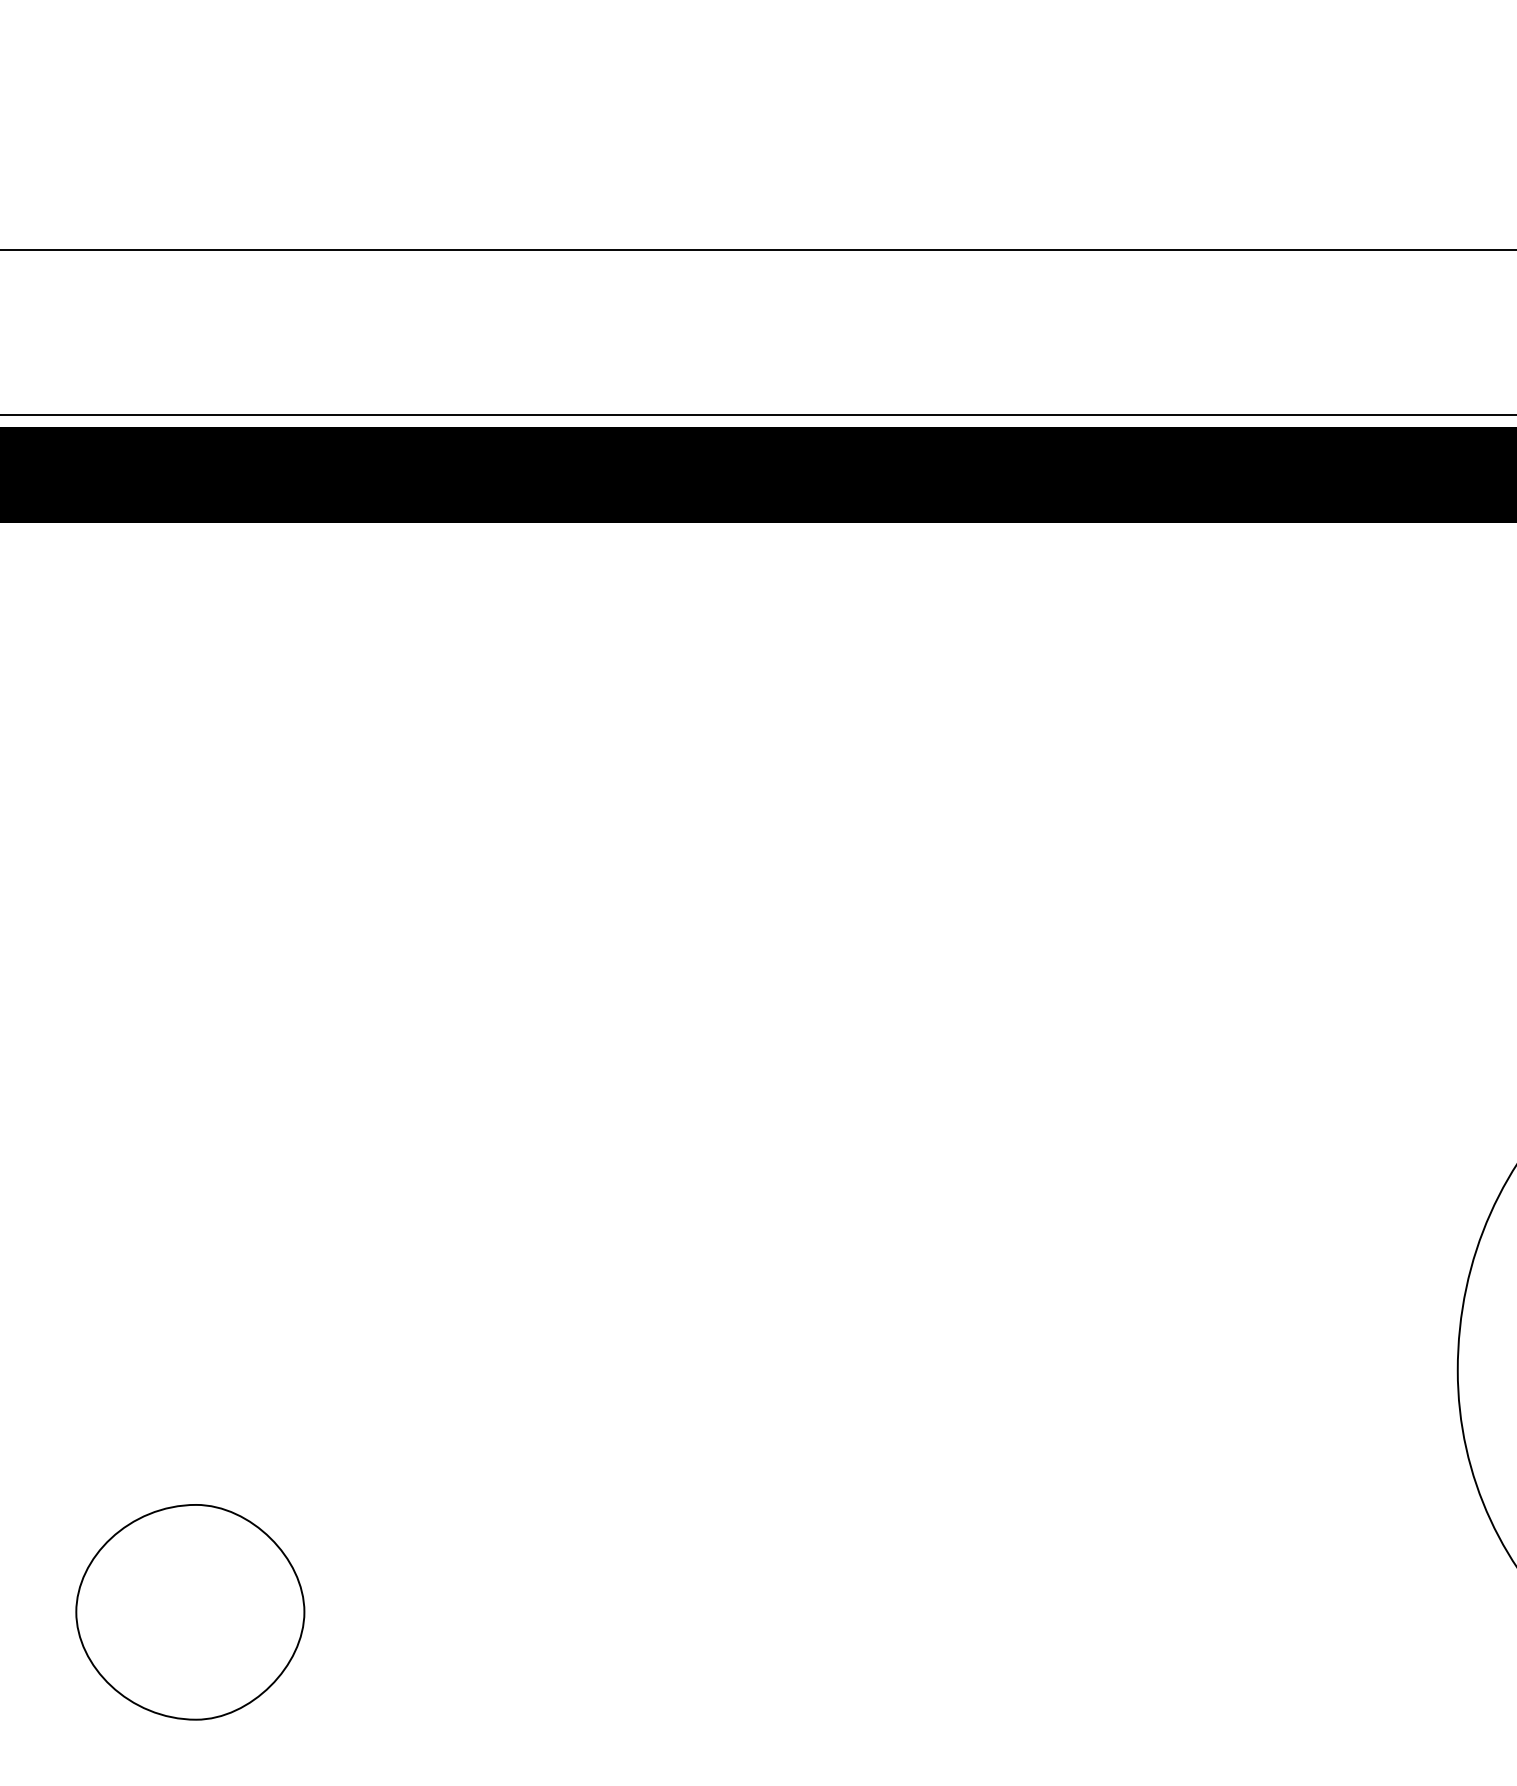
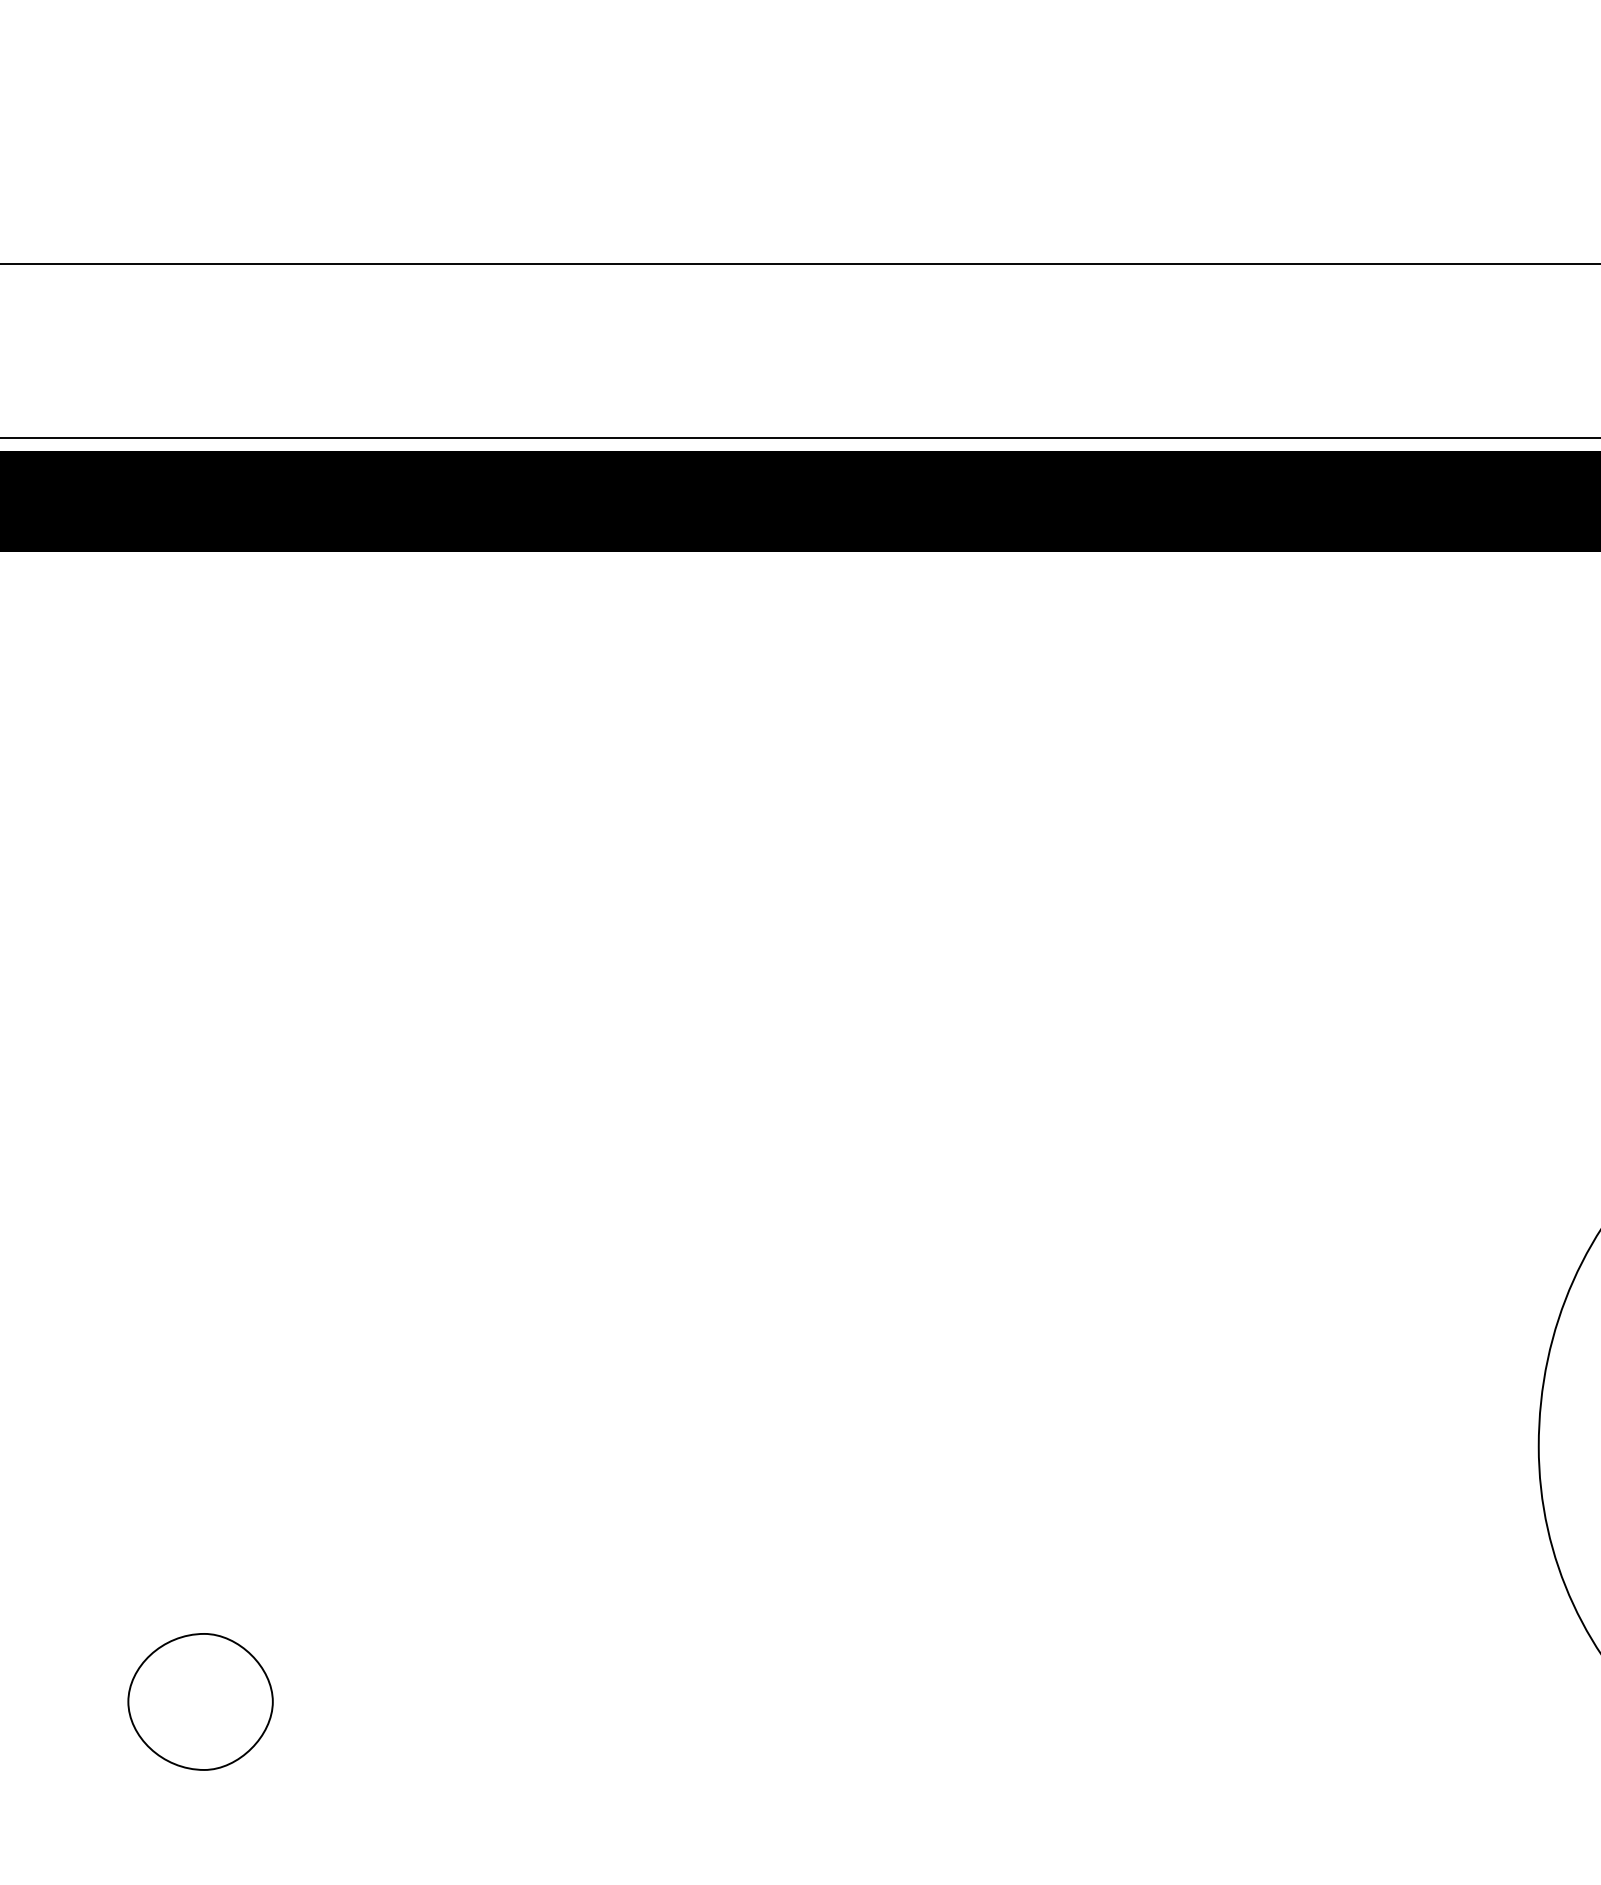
part: (190, 1611) -> (200, 1701), size x0.6

